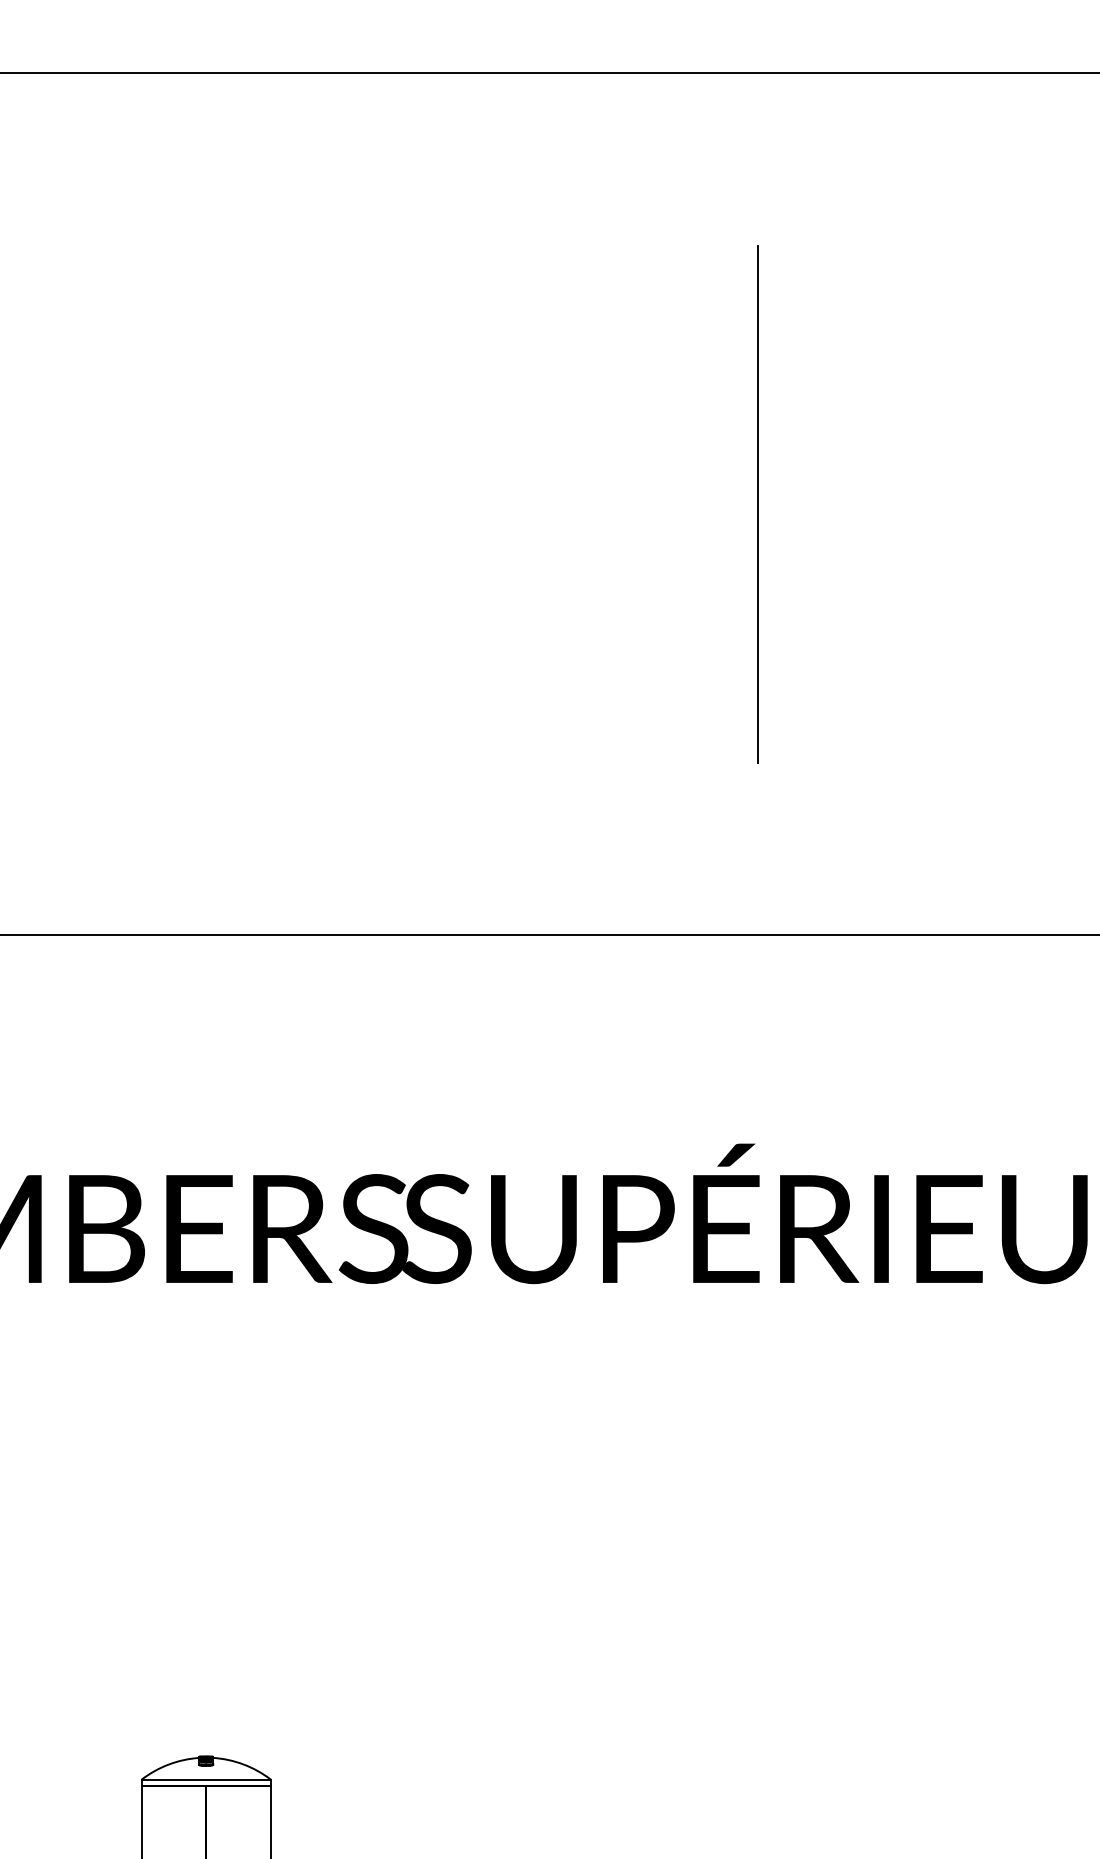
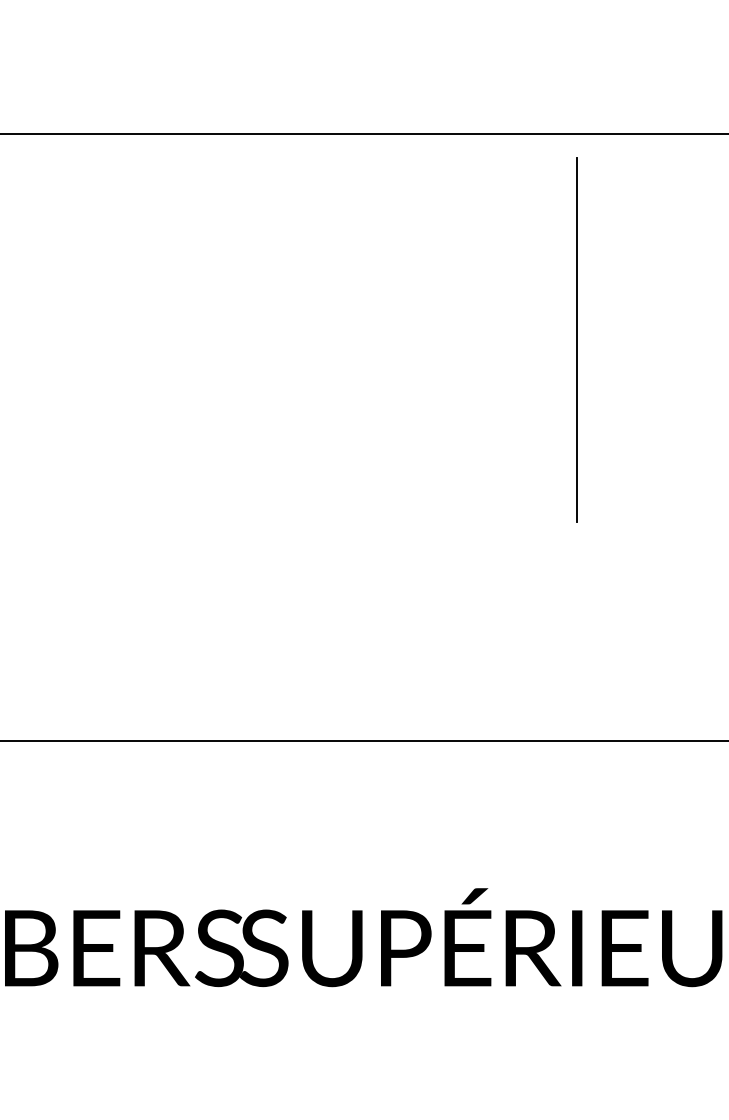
line: (757, 504) -> (576, 340), moved

